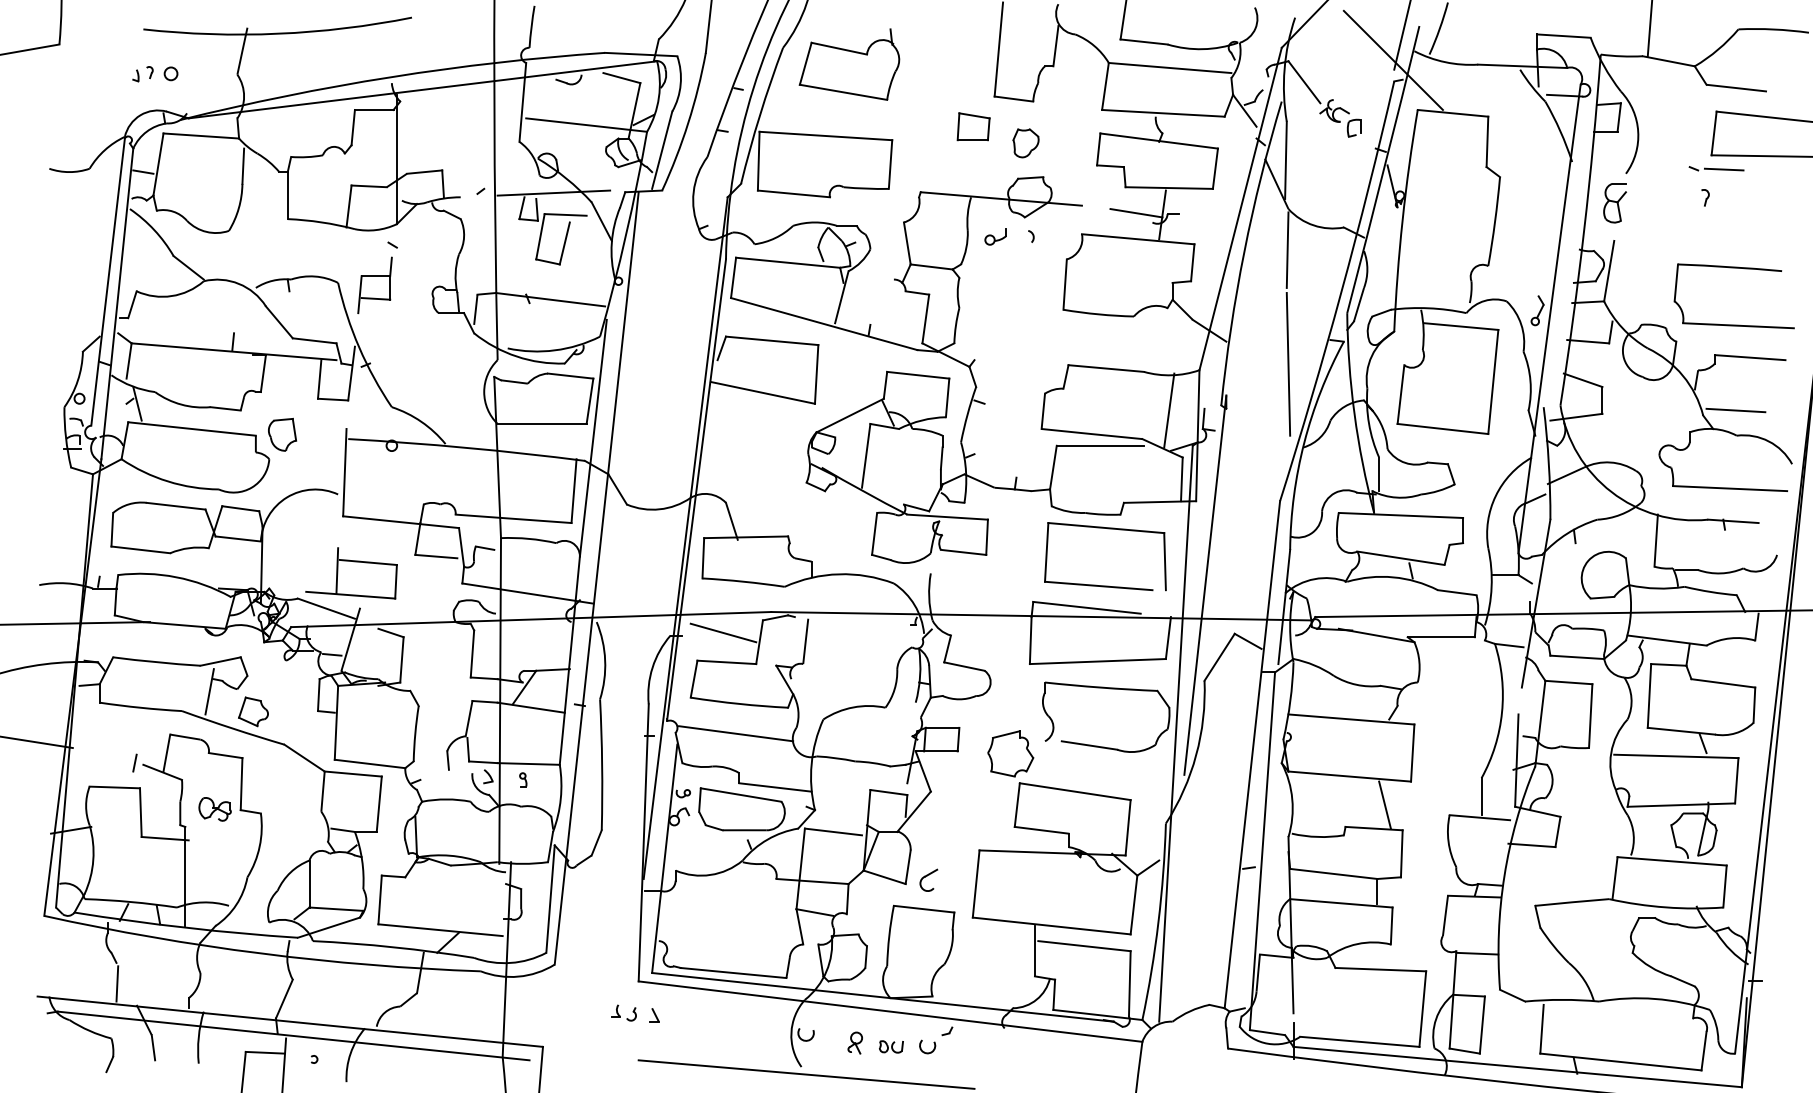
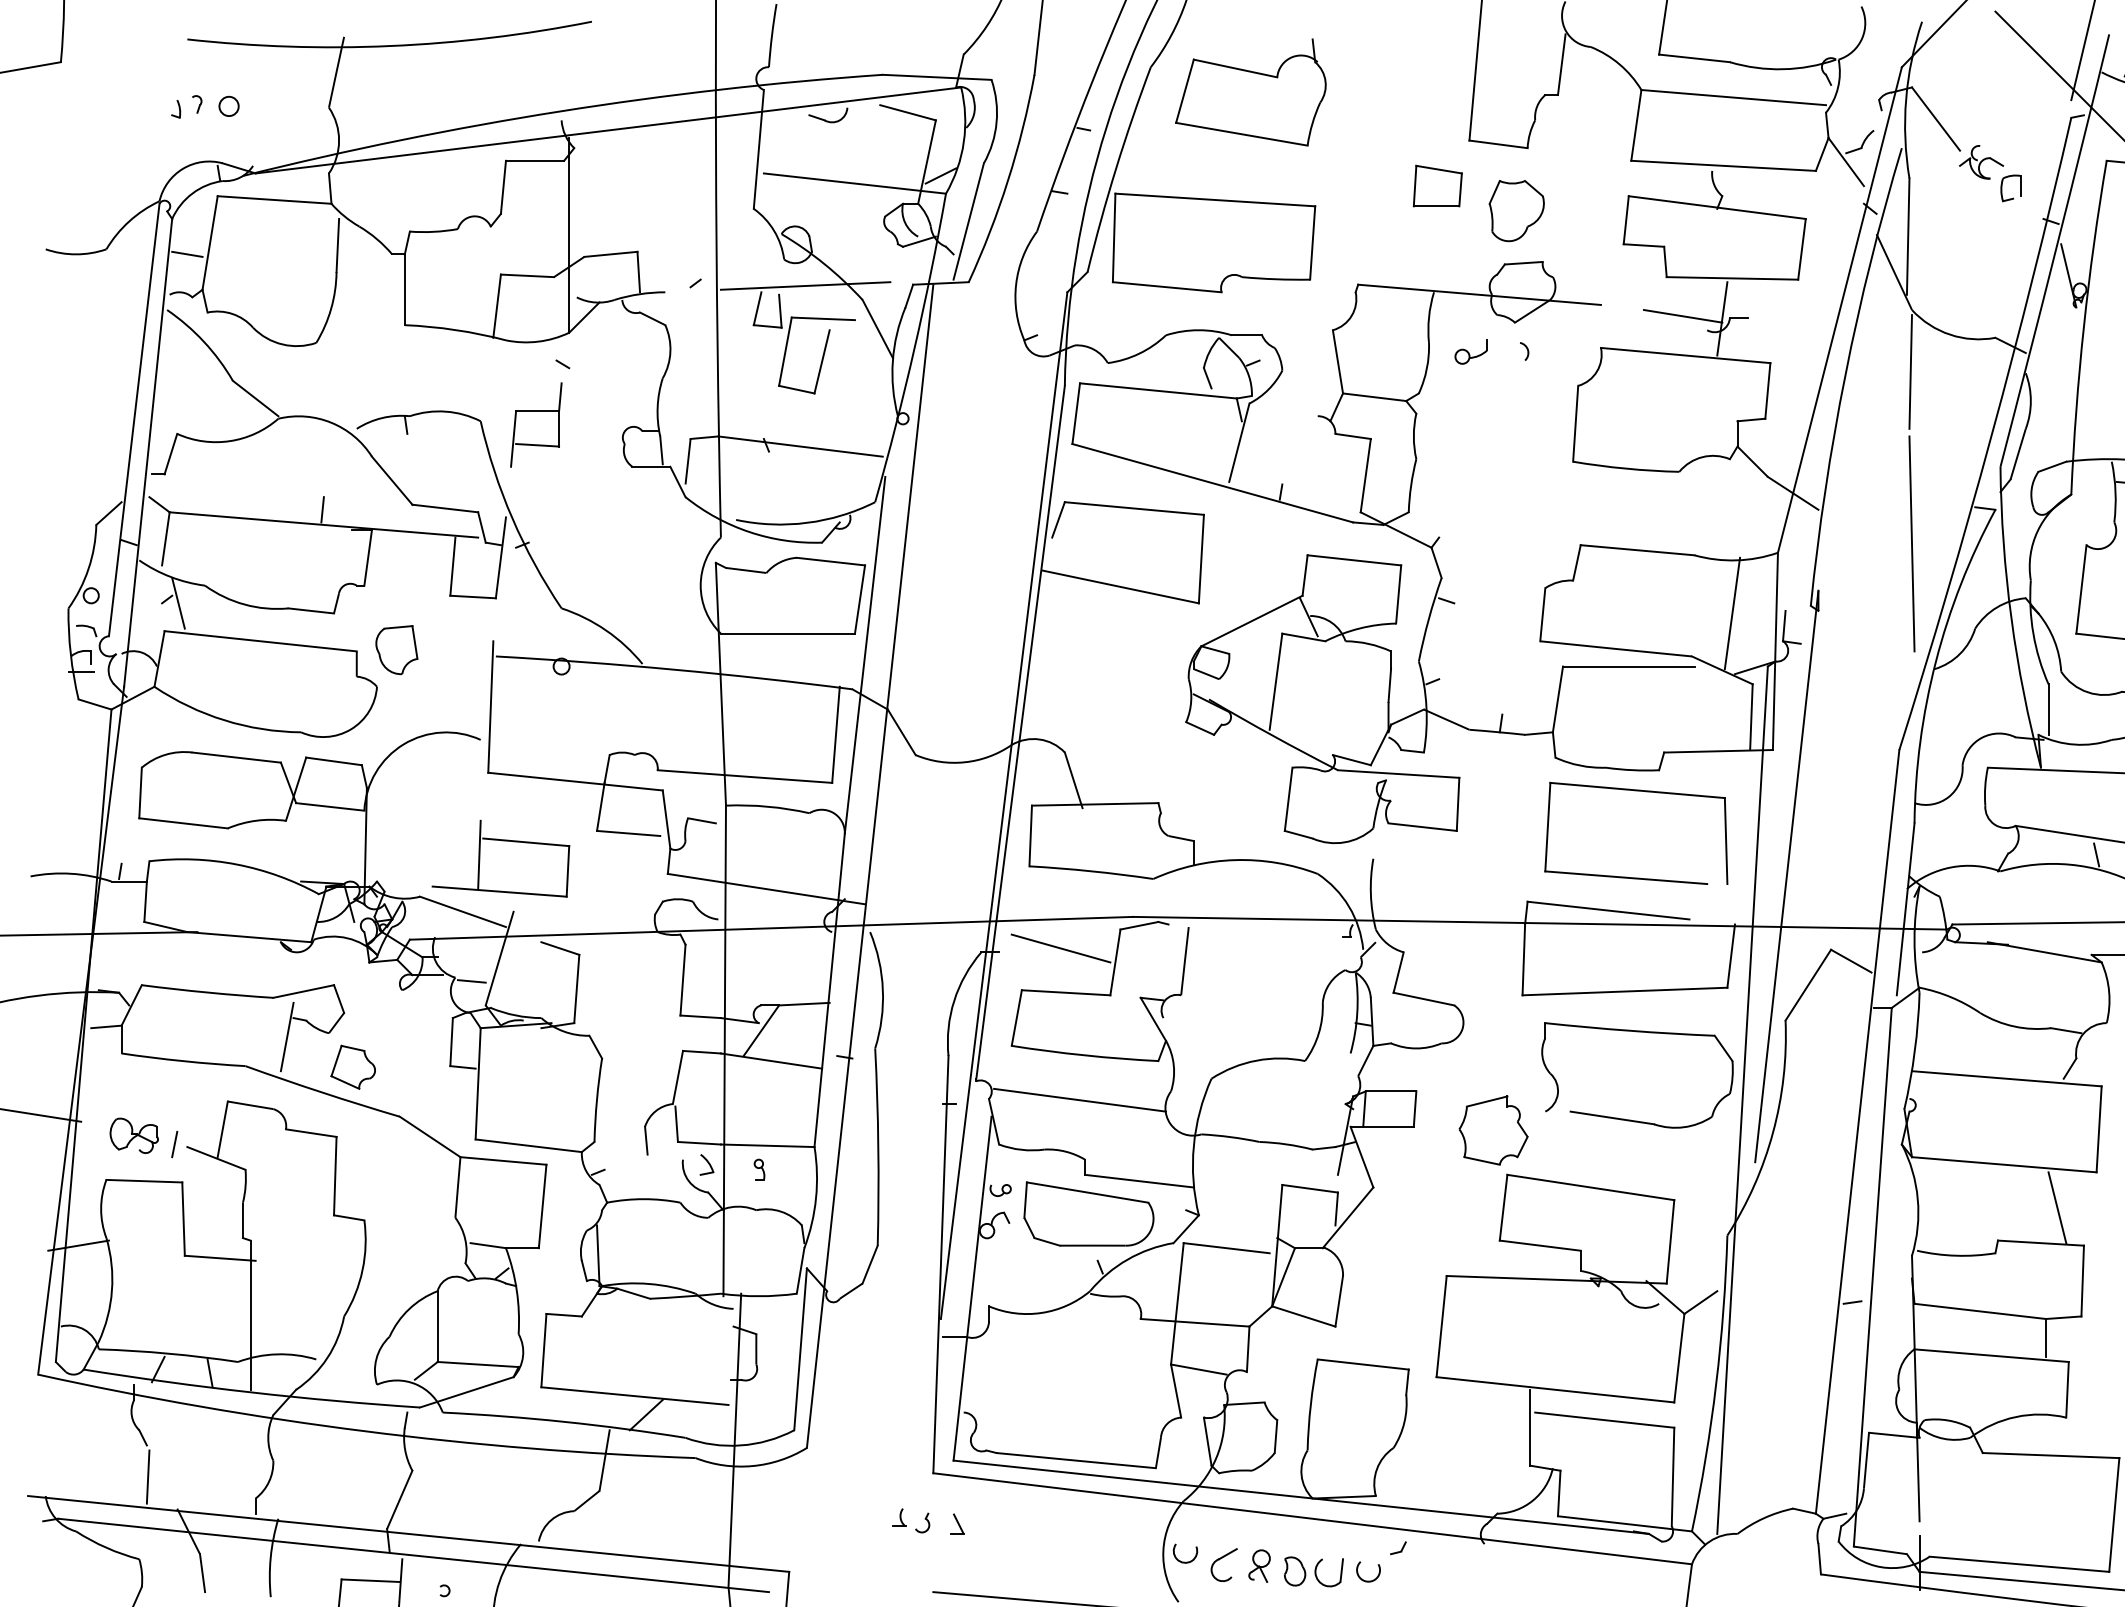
part: (1025, 143) -> (1515, 211), size x1.43
part: (214, 809) -> (133, 1136), moved
part: (928, 879) -> (1223, 1563), moved
part: (891, 1046) -> (1314, 1571), size x1.67

